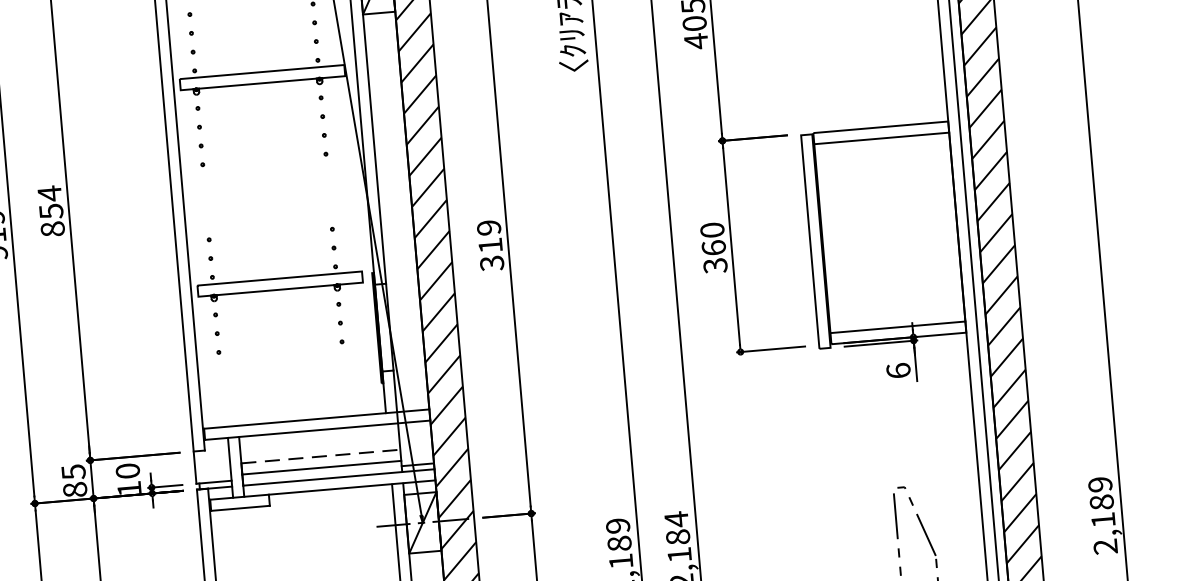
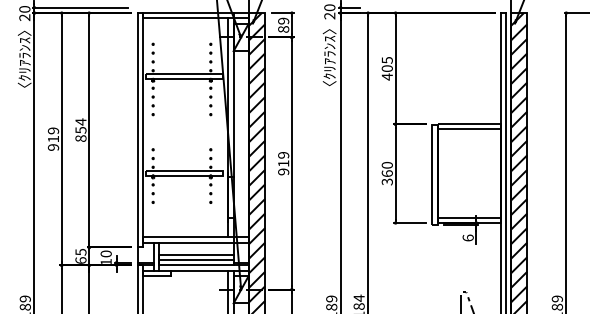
text: (491, 262) -> (283, 171), 319 -> 919
line: (320, 455) -> (196, 254), dashed -> solid
text: (74, 489) -> (80, 260), 85 -> 65

